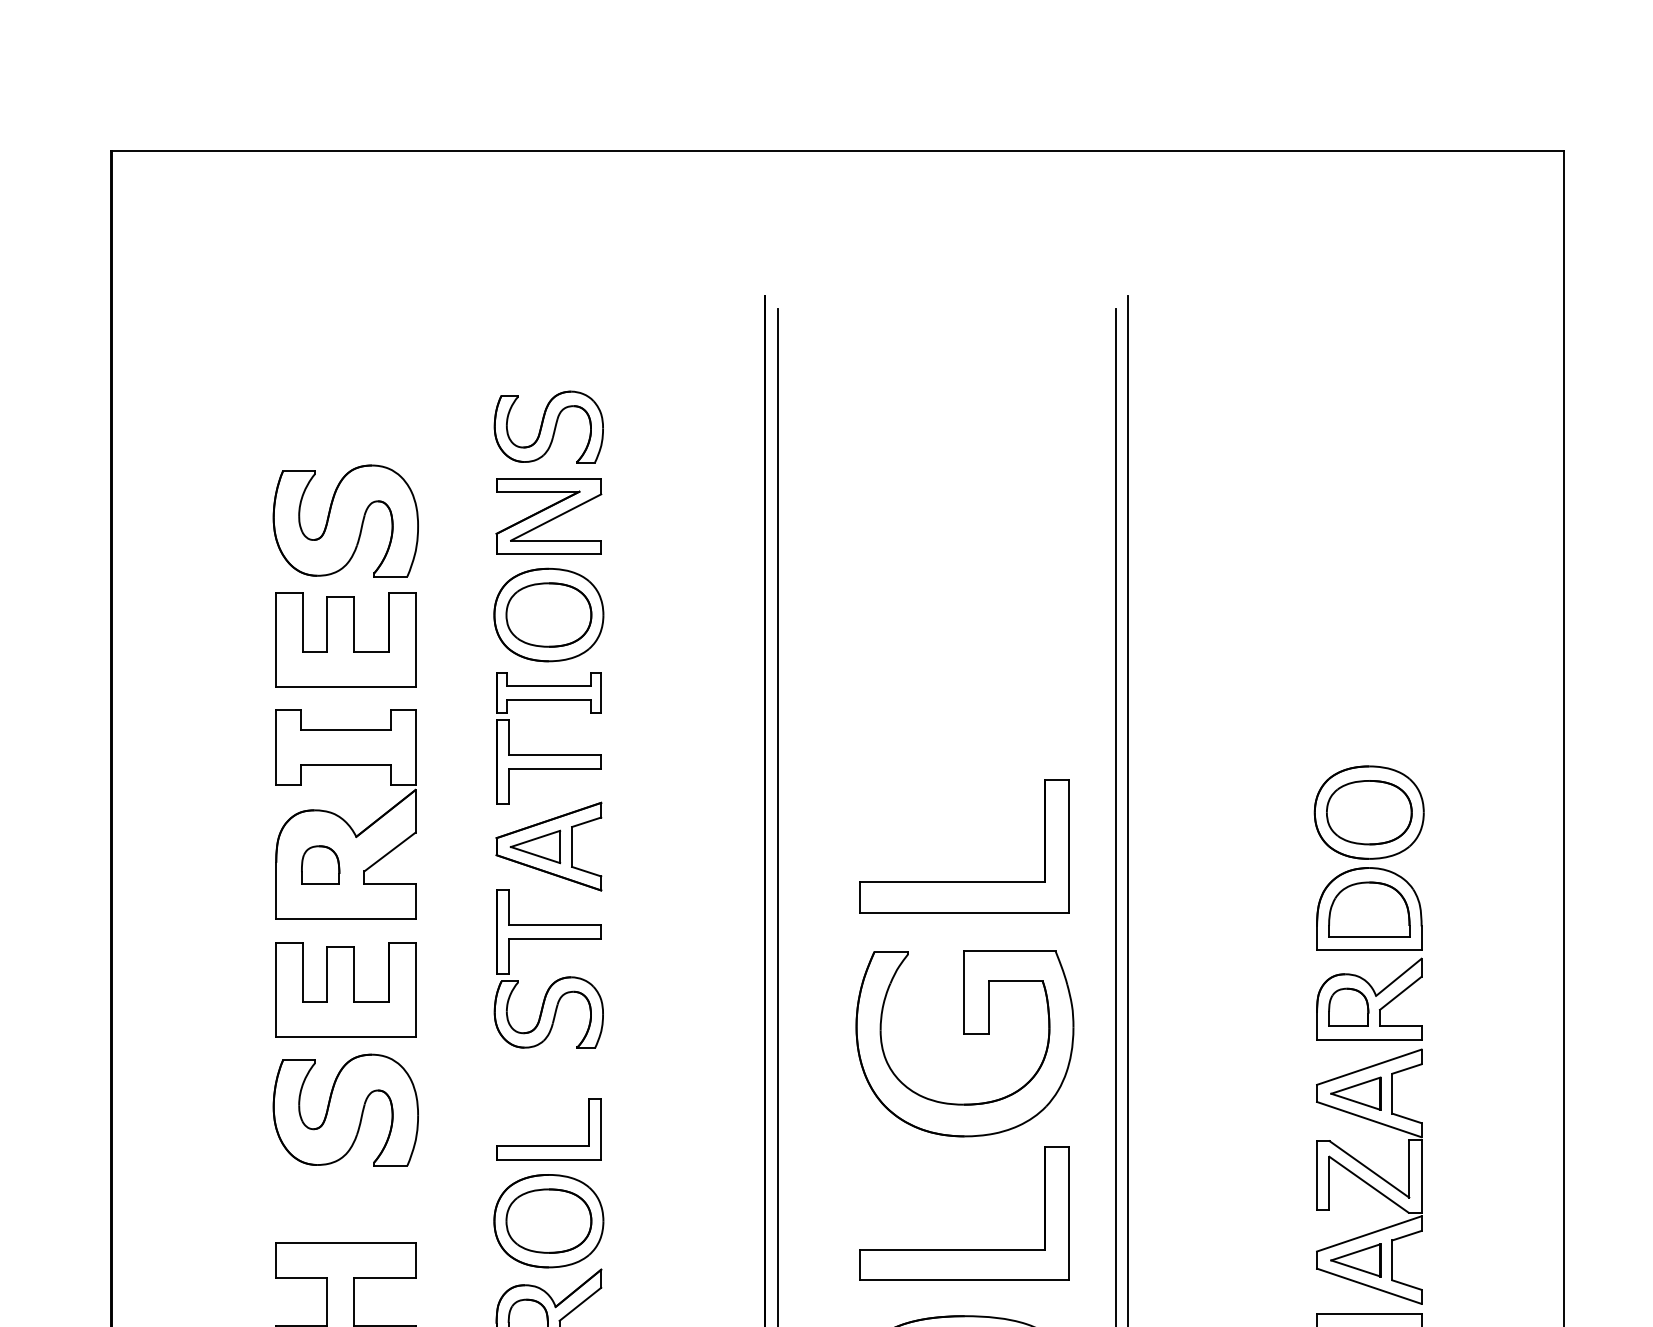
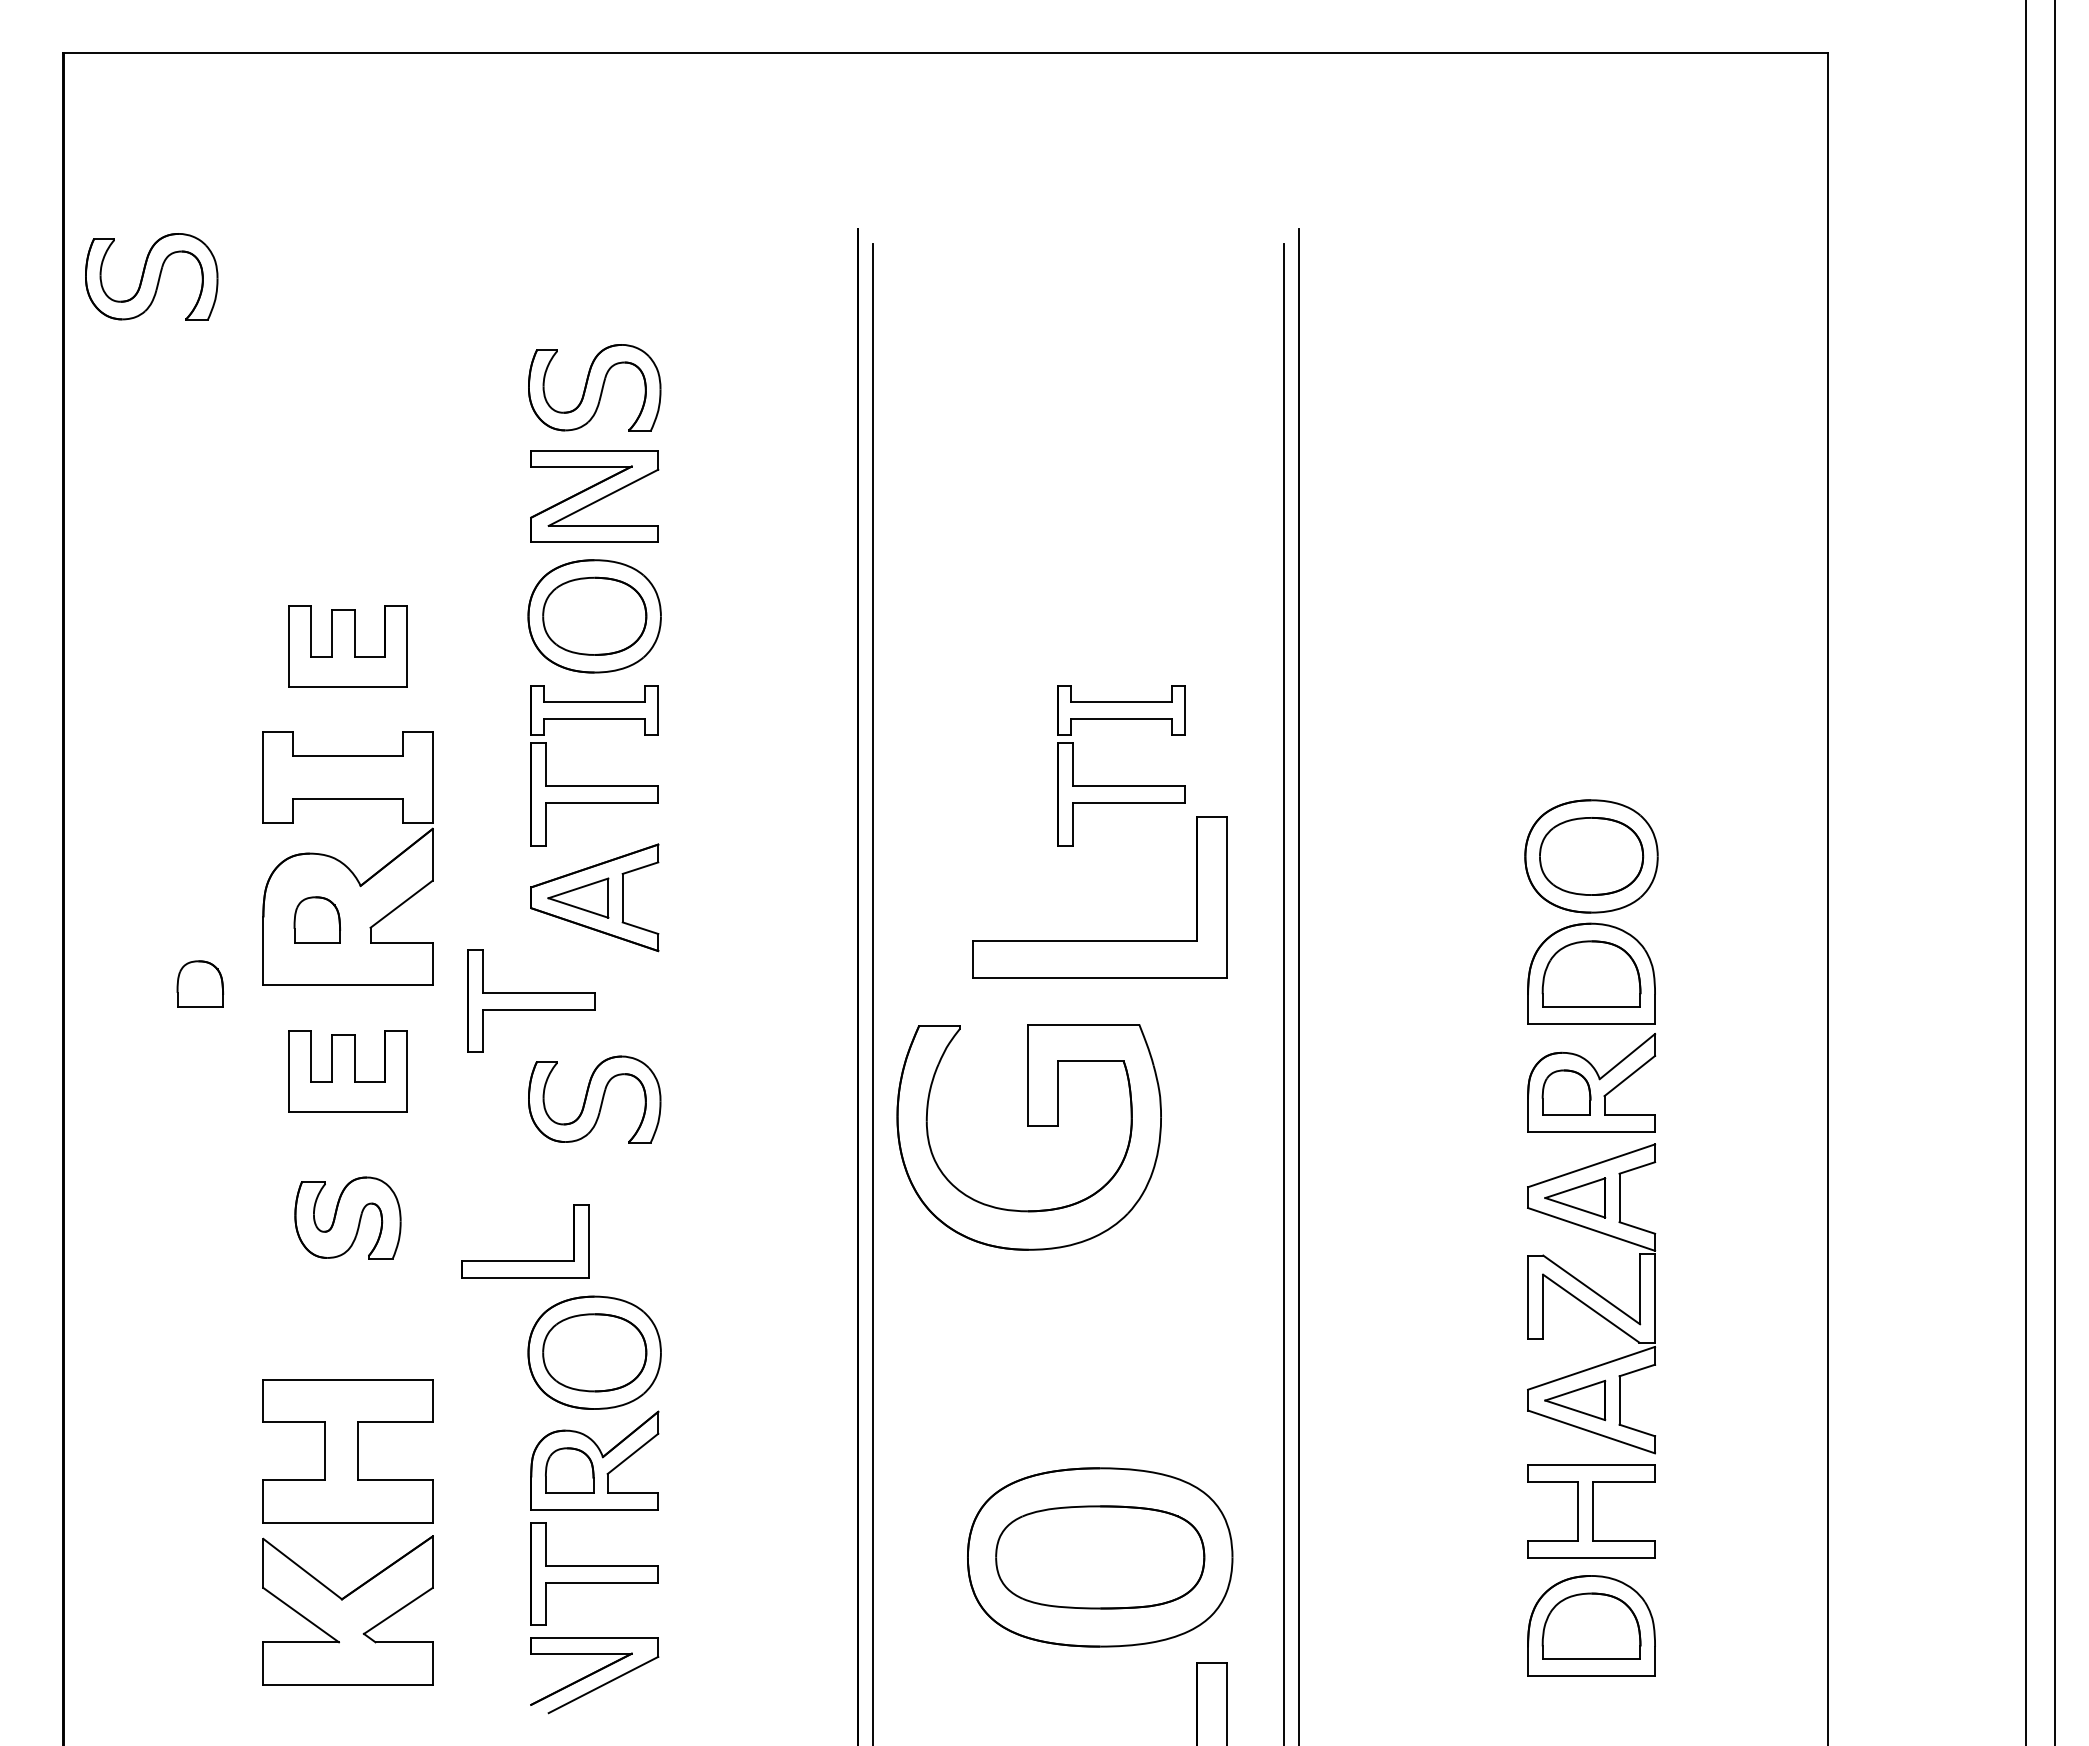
part: (184, 335) -> (151, 276), added
part: (345, 520) -> (347, 501), removed
part: (345, 639) -> (347, 646), size x0.7
part: (982, 754) -> (1121, 785), added
part: (224, 917) -> (200, 983), added
part: (548, 931) -> (531, 1000), moved
part: (345, 989) -> (347, 1071), size x0.7
part: (964, 1034) -> (1028, 1126), moved
part: (345, 1109) -> (347, 1217), size x0.6
part: (548, 1145) -> (525, 1260), moved
part: (964, 1249) -> (1099, 1387), removed

